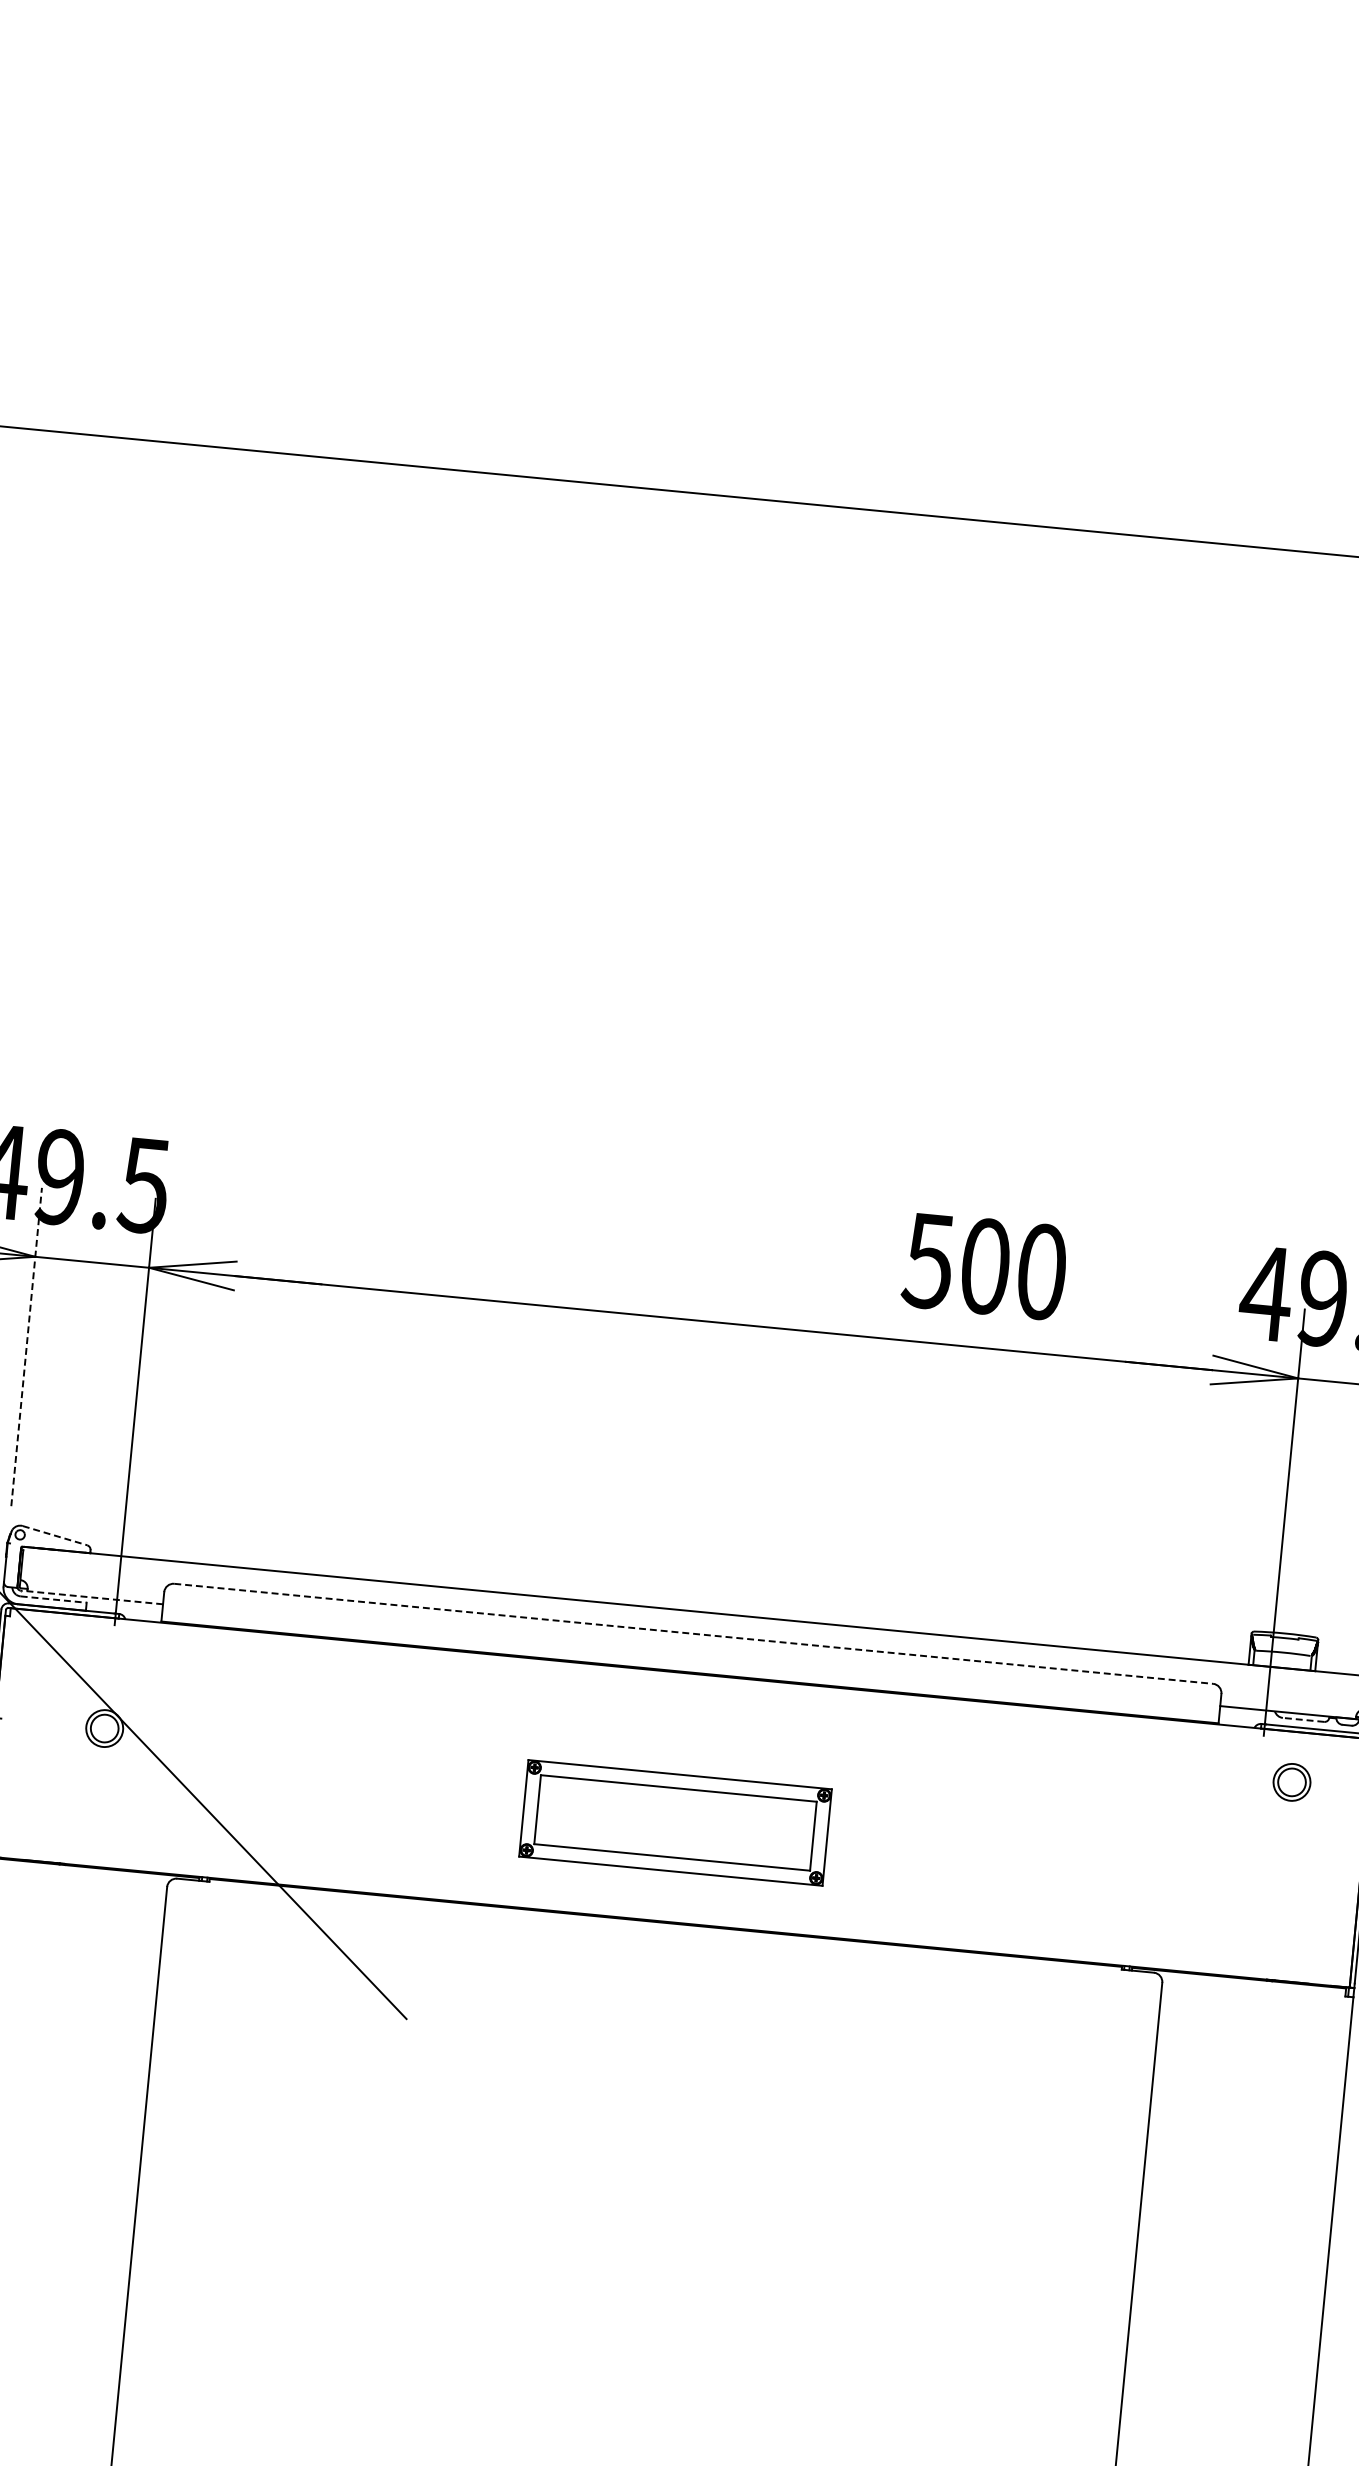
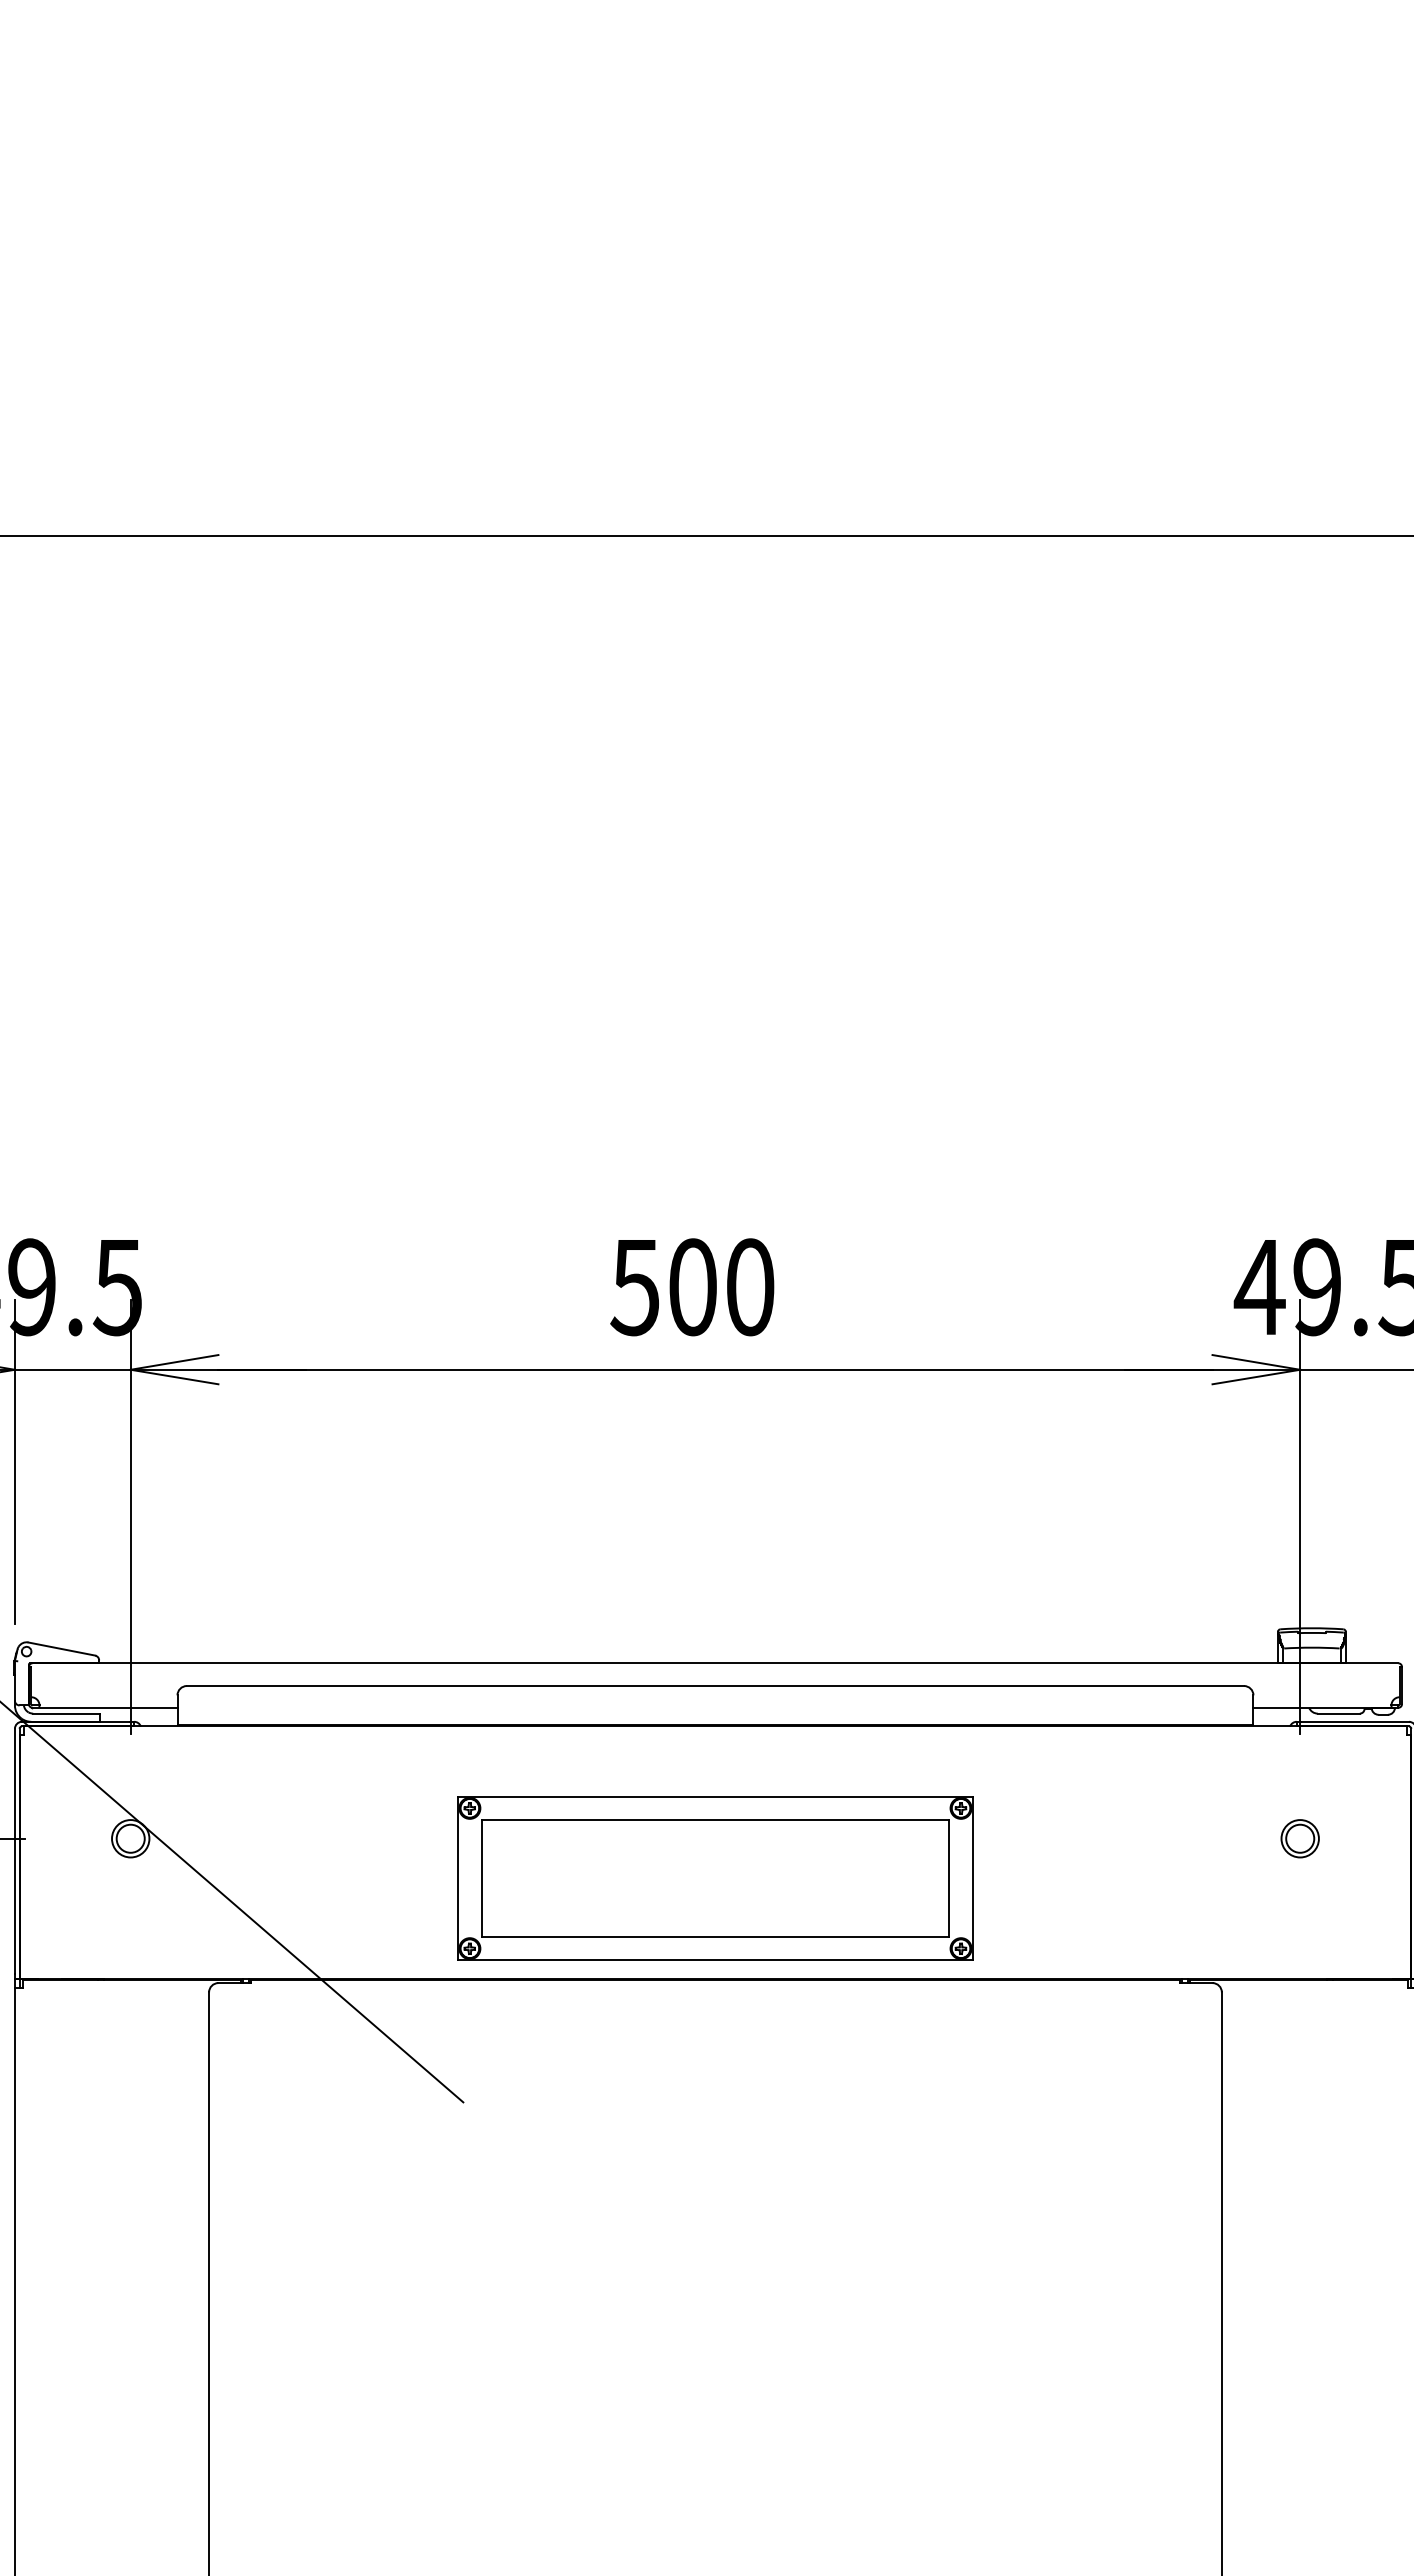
text: (984, 1266) -> (692, 1287), moved
line: (26, 1346) -> (14, 1461), dashed -> solid
line: (55, 1536) -> (62, 1649), dashed -> solid
line: (92, 1597) -> (105, 1707), dashed -> solid
line: (53, 1599) -> (66, 1713), dashed -> solid
line: (693, 1634) -> (715, 1686), dashed -> solid
line: (1303, 1719) -> (1338, 1713), dashed -> solid
part: (1291, 1782) -> (1299, 1838), moved
part: (675, 1822) -> (715, 1878), size x1.67

